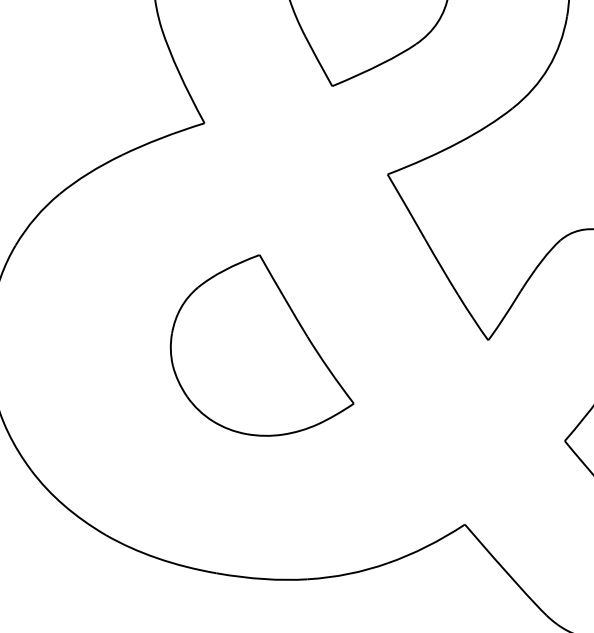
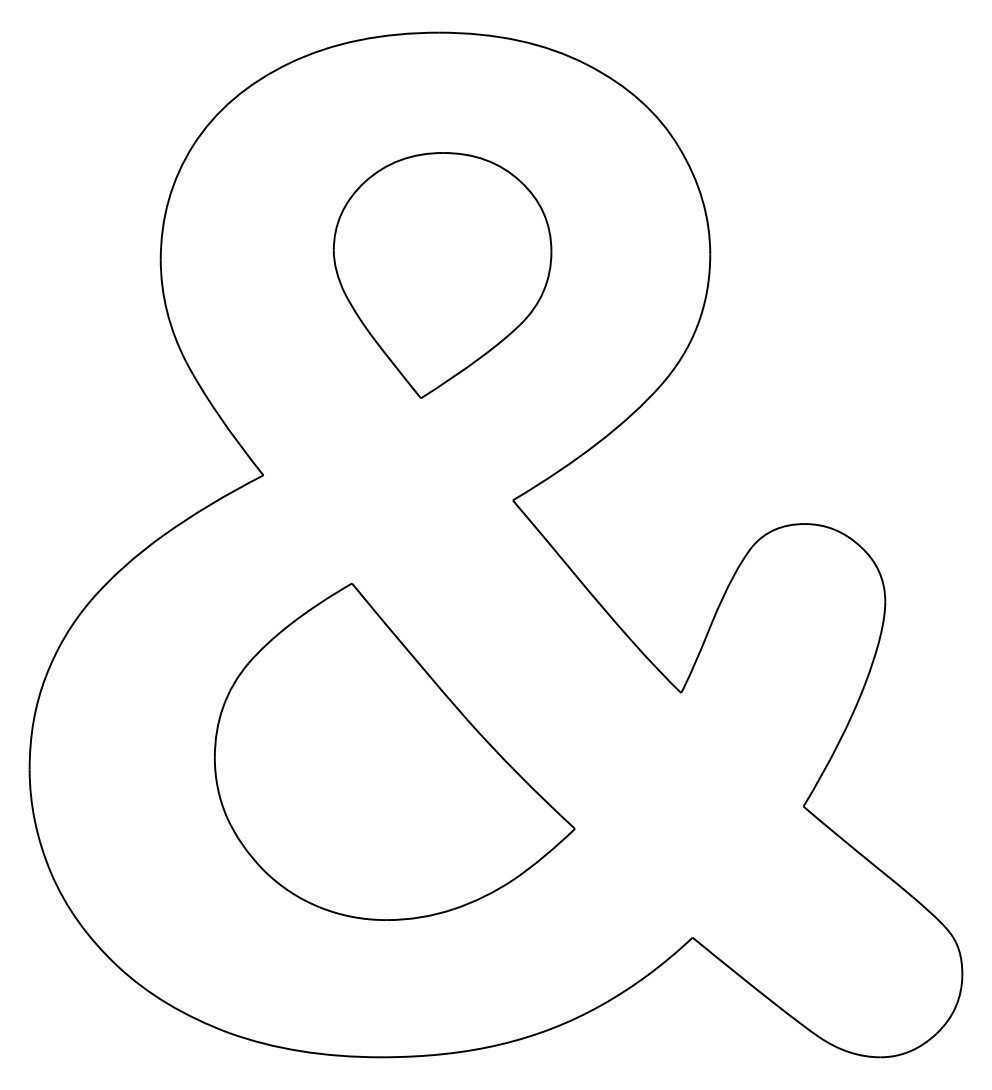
part: (266, 346) -> (394, 751), size x1.43

